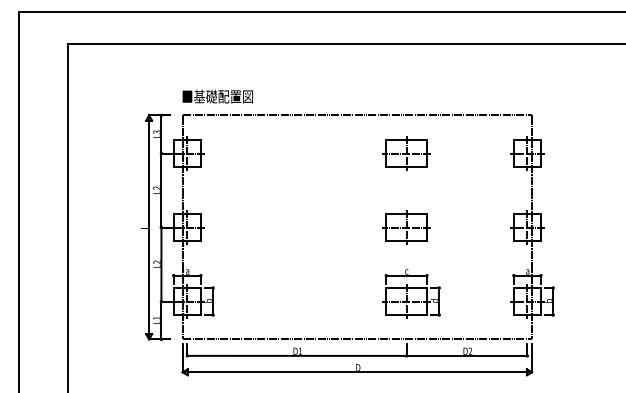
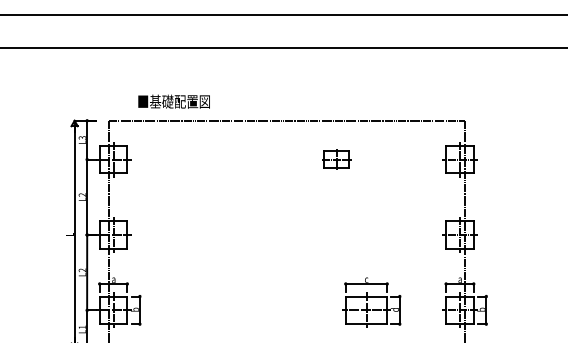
text: (217, 96) -> (173, 101), moved
part: (406, 153) -> (336, 159), size x0.6
part: (406, 227) -> (336, 234), removed
part: (411, 293) -> (371, 302), moved

